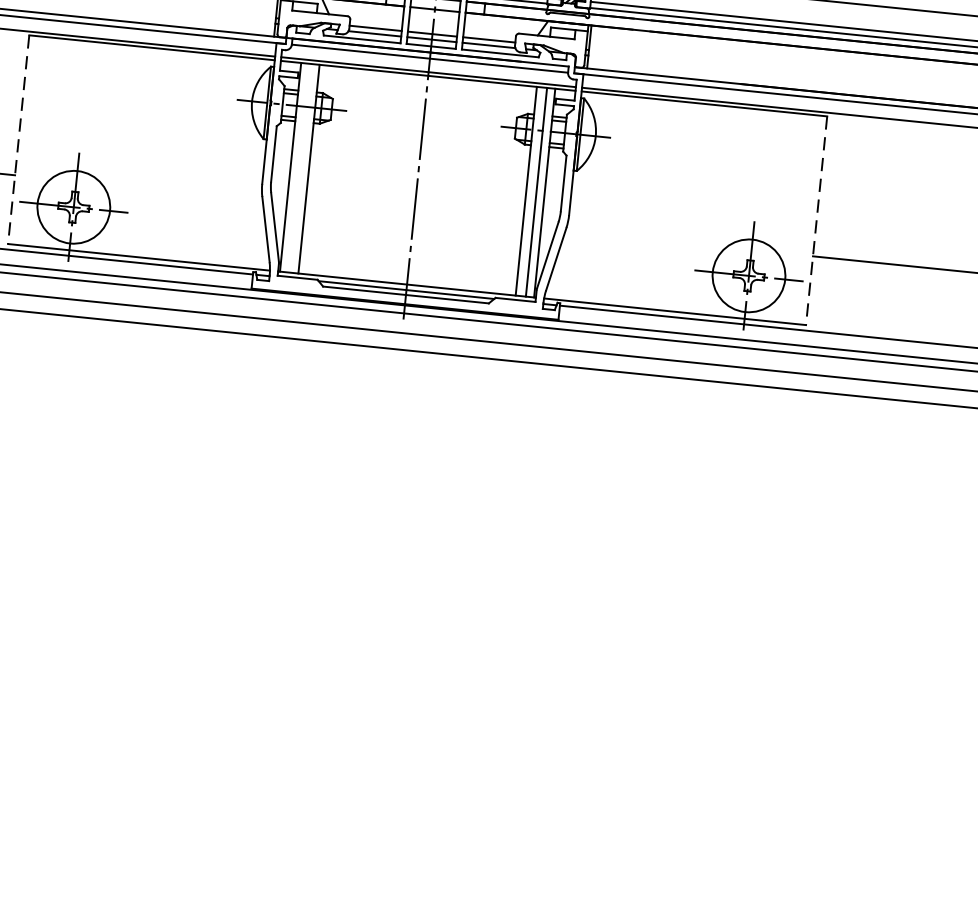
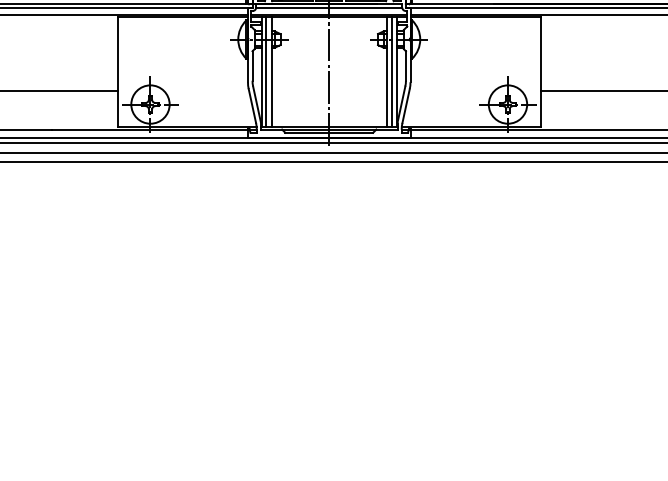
line: (17, 140) -> (117, 72), dashed -> solid
line: (299, 167) -> (266, 71), added
line: (816, 221) -> (540, 72), dashed -> solid

